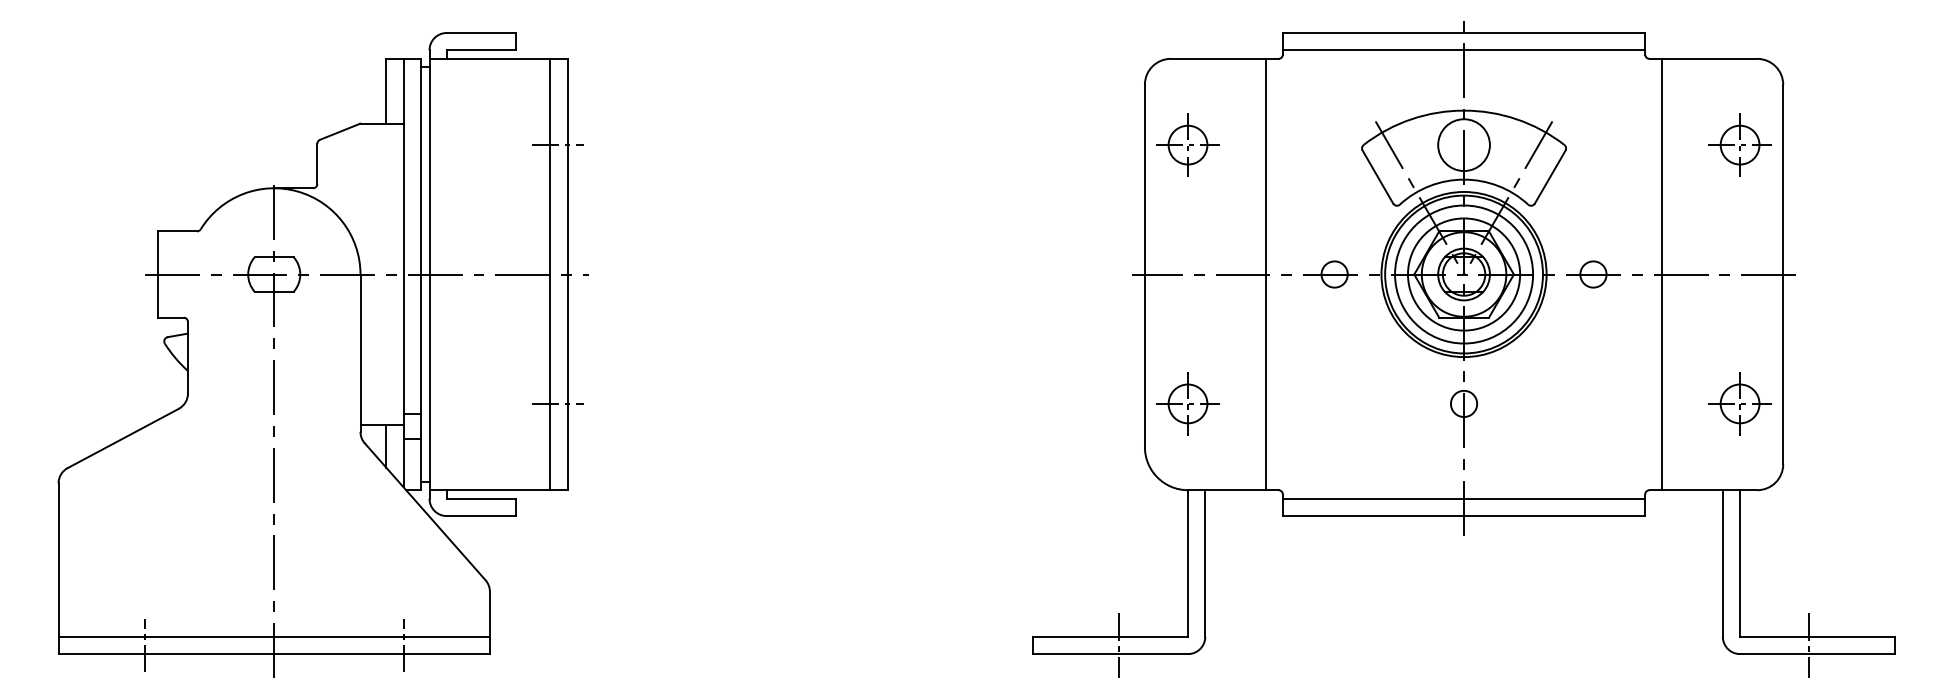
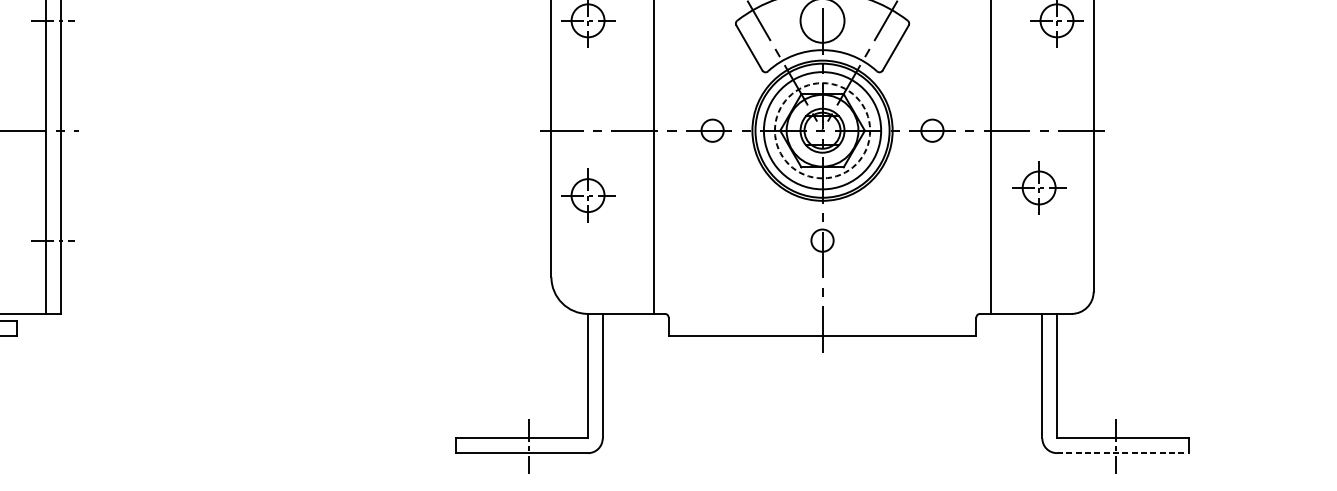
circle: (1463, 274) -> (822, 130), solid -> dashed
part: (1187, 403) -> (587, 195), moved
part: (1739, 403) -> (1038, 187), moved
line: (1463, 498) -> (822, 320), removed
line: (1817, 654) -> (1122, 453), solid -> dashed

